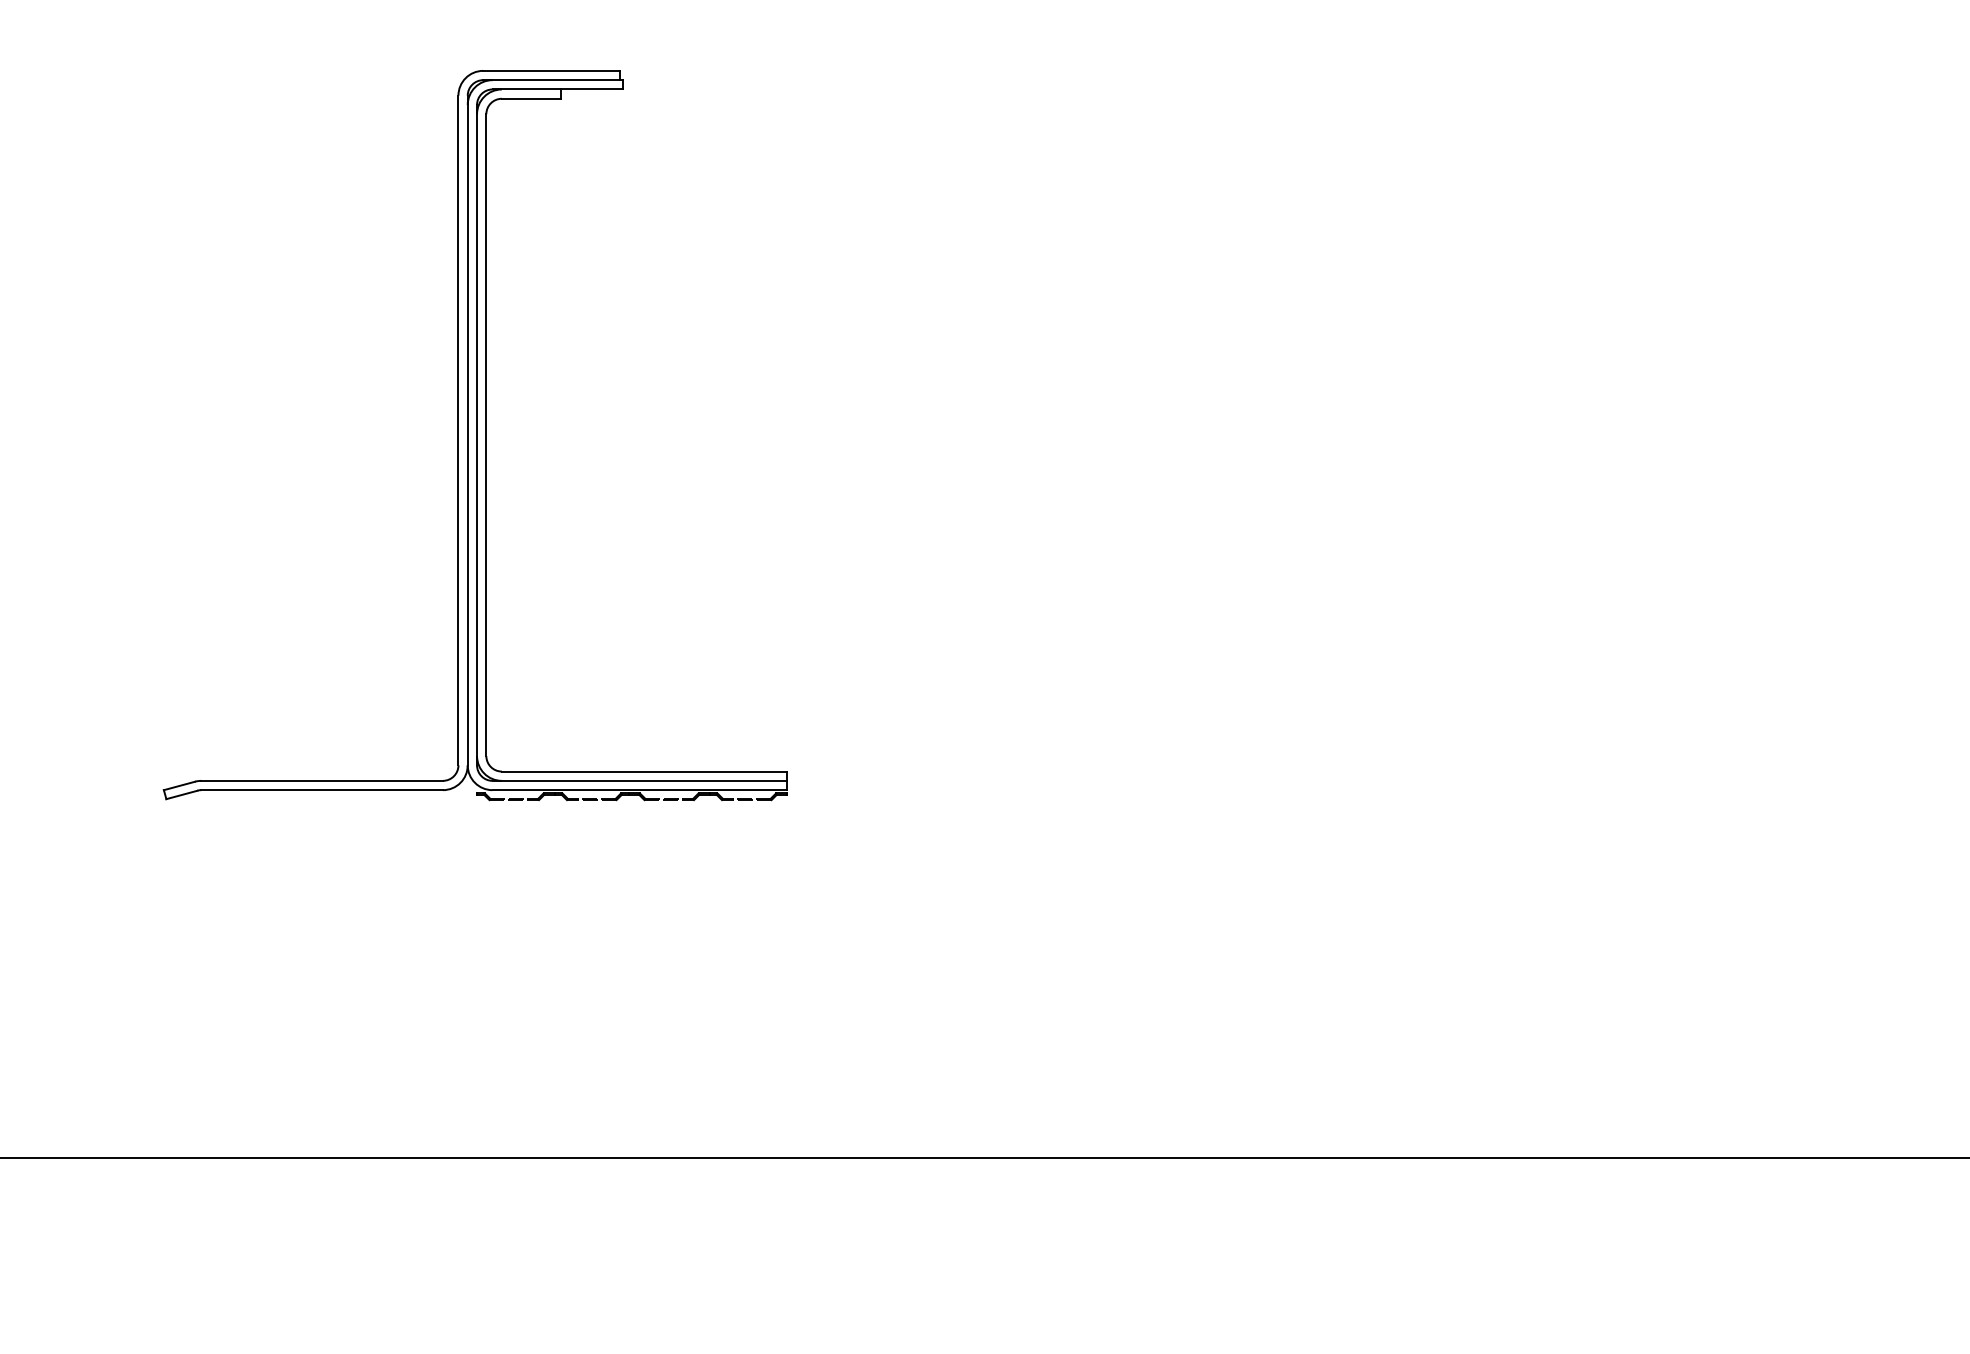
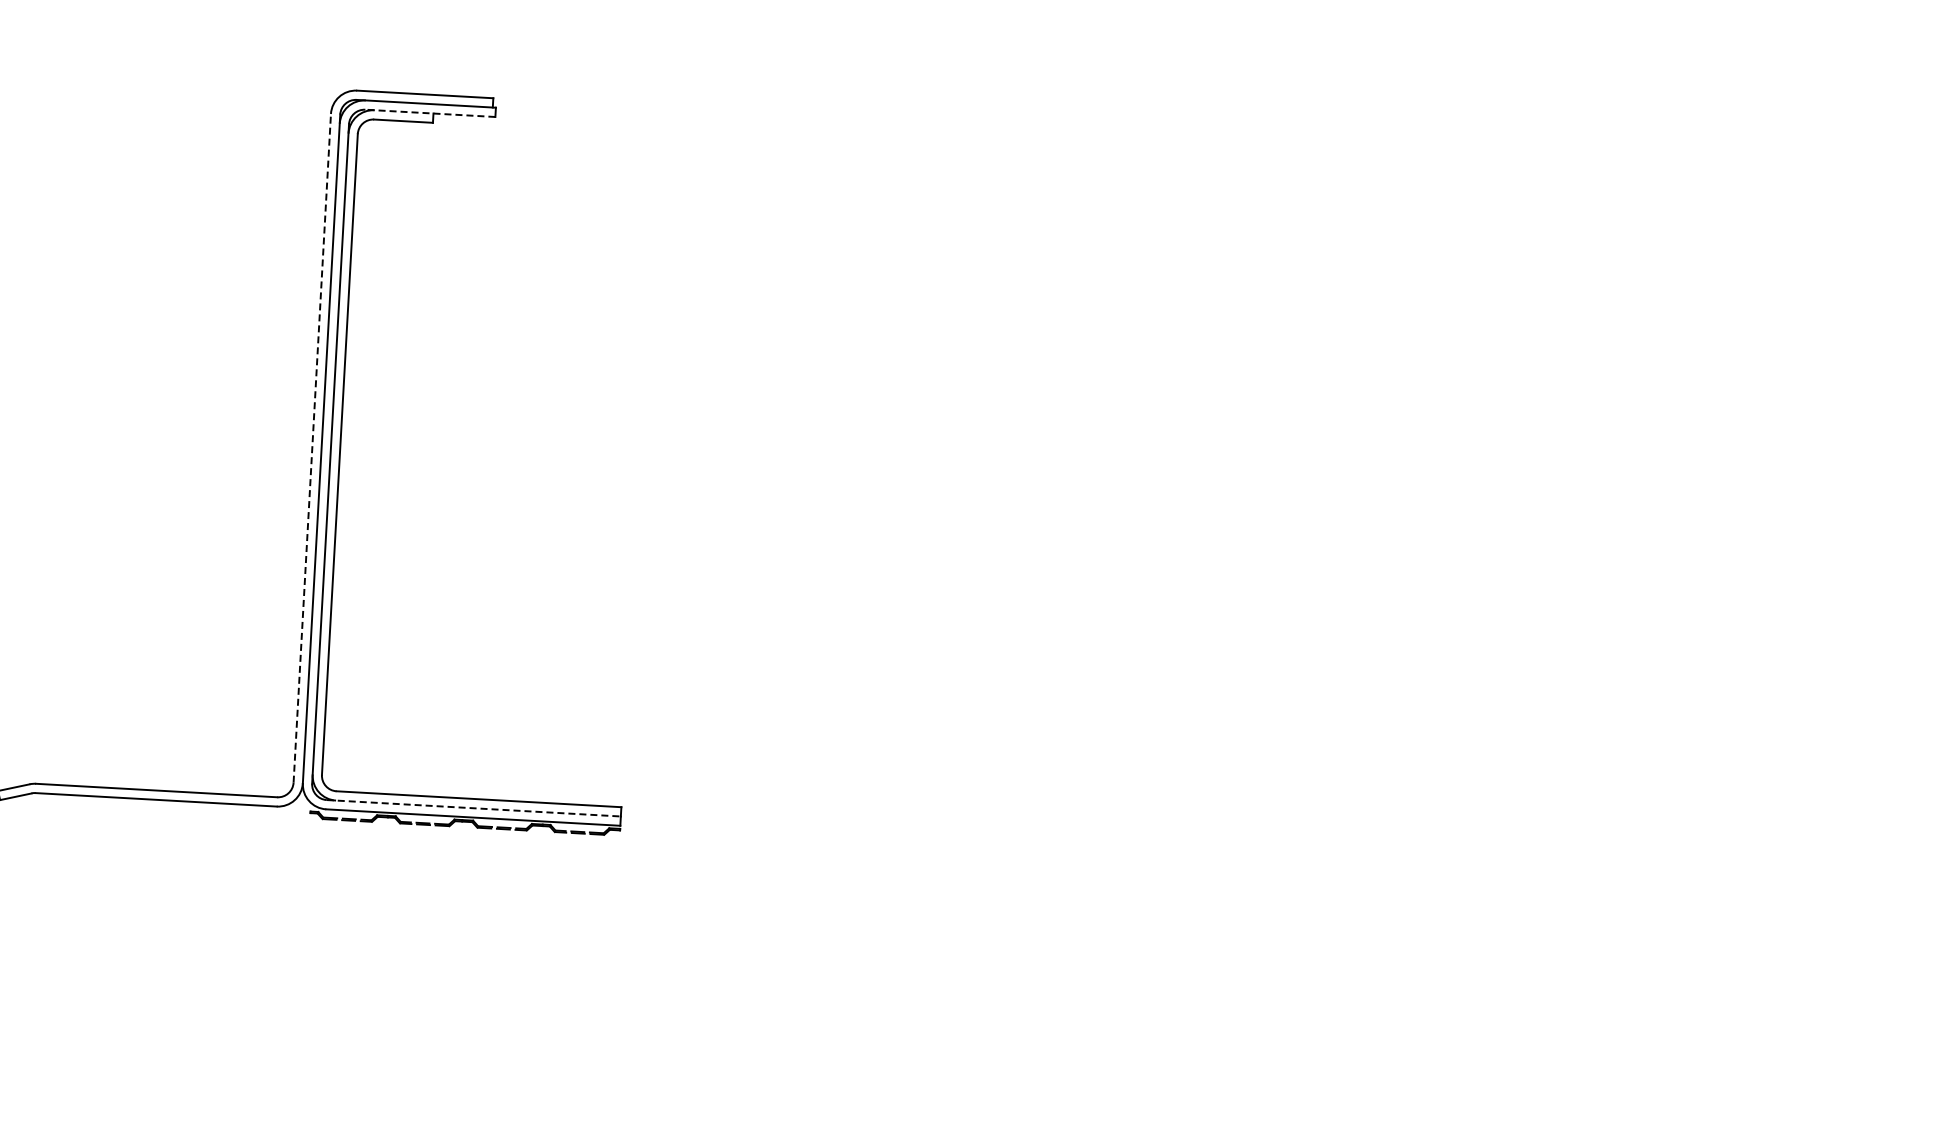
line: (557, 89) -> (430, 113), solid -> dashed
line: (458, 430) -> (312, 448), solid -> dashed
line: (640, 780) -> (474, 807), solid -> dashed

